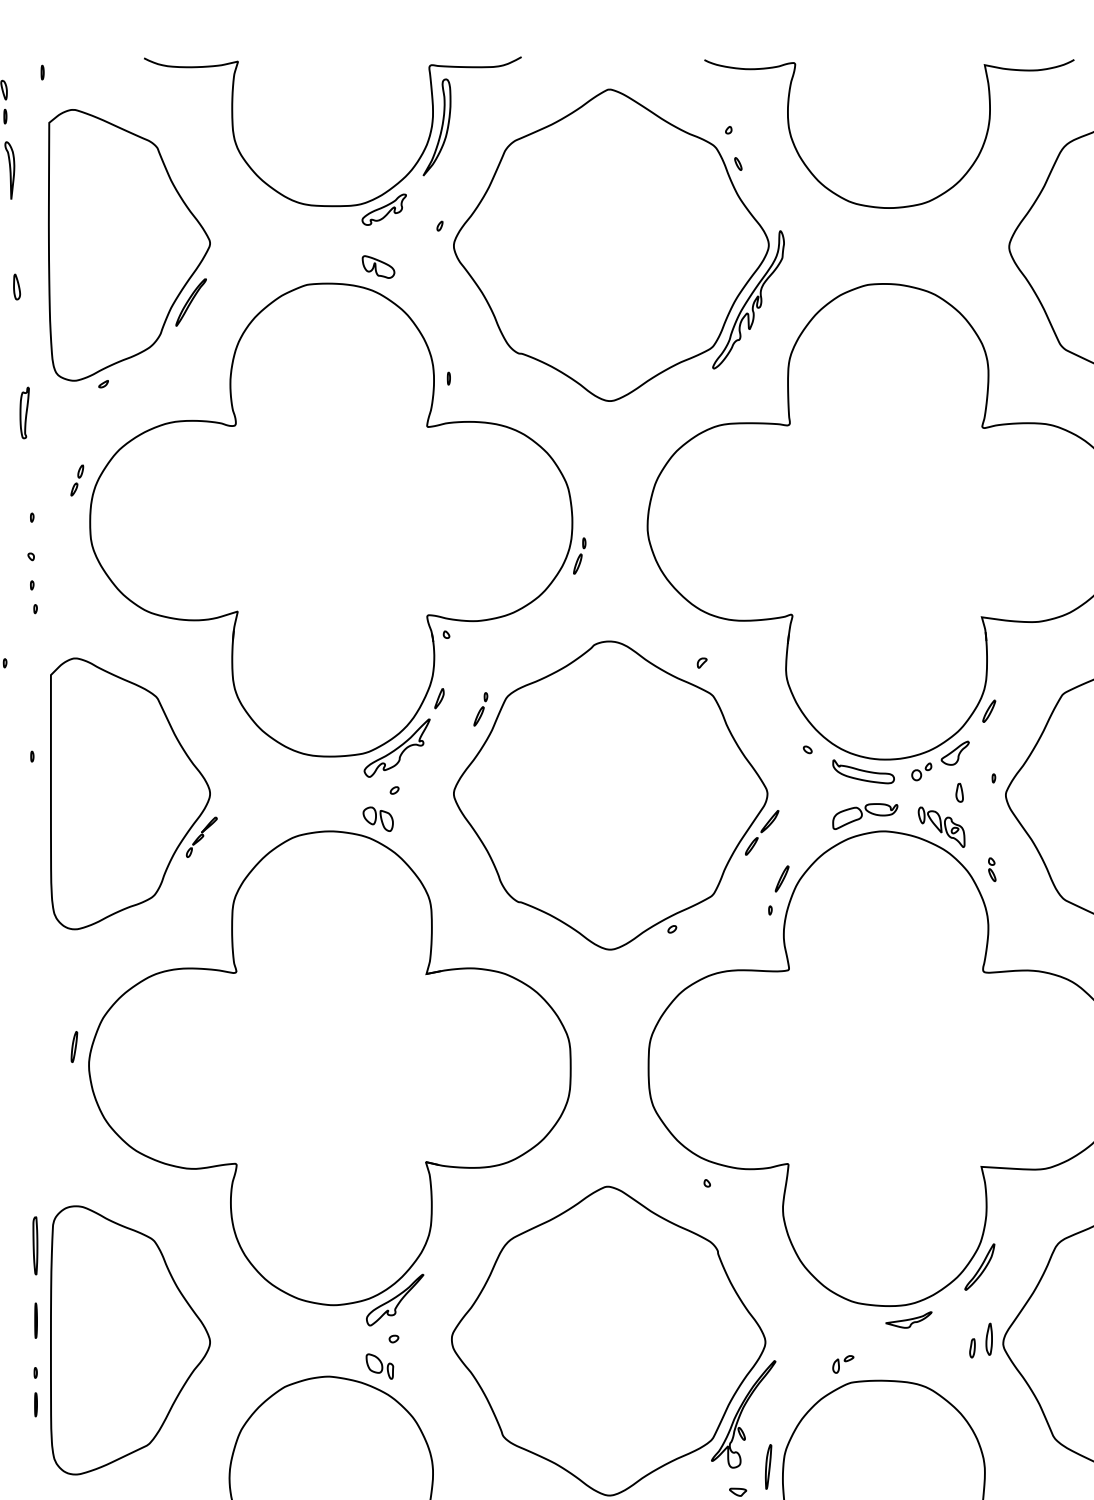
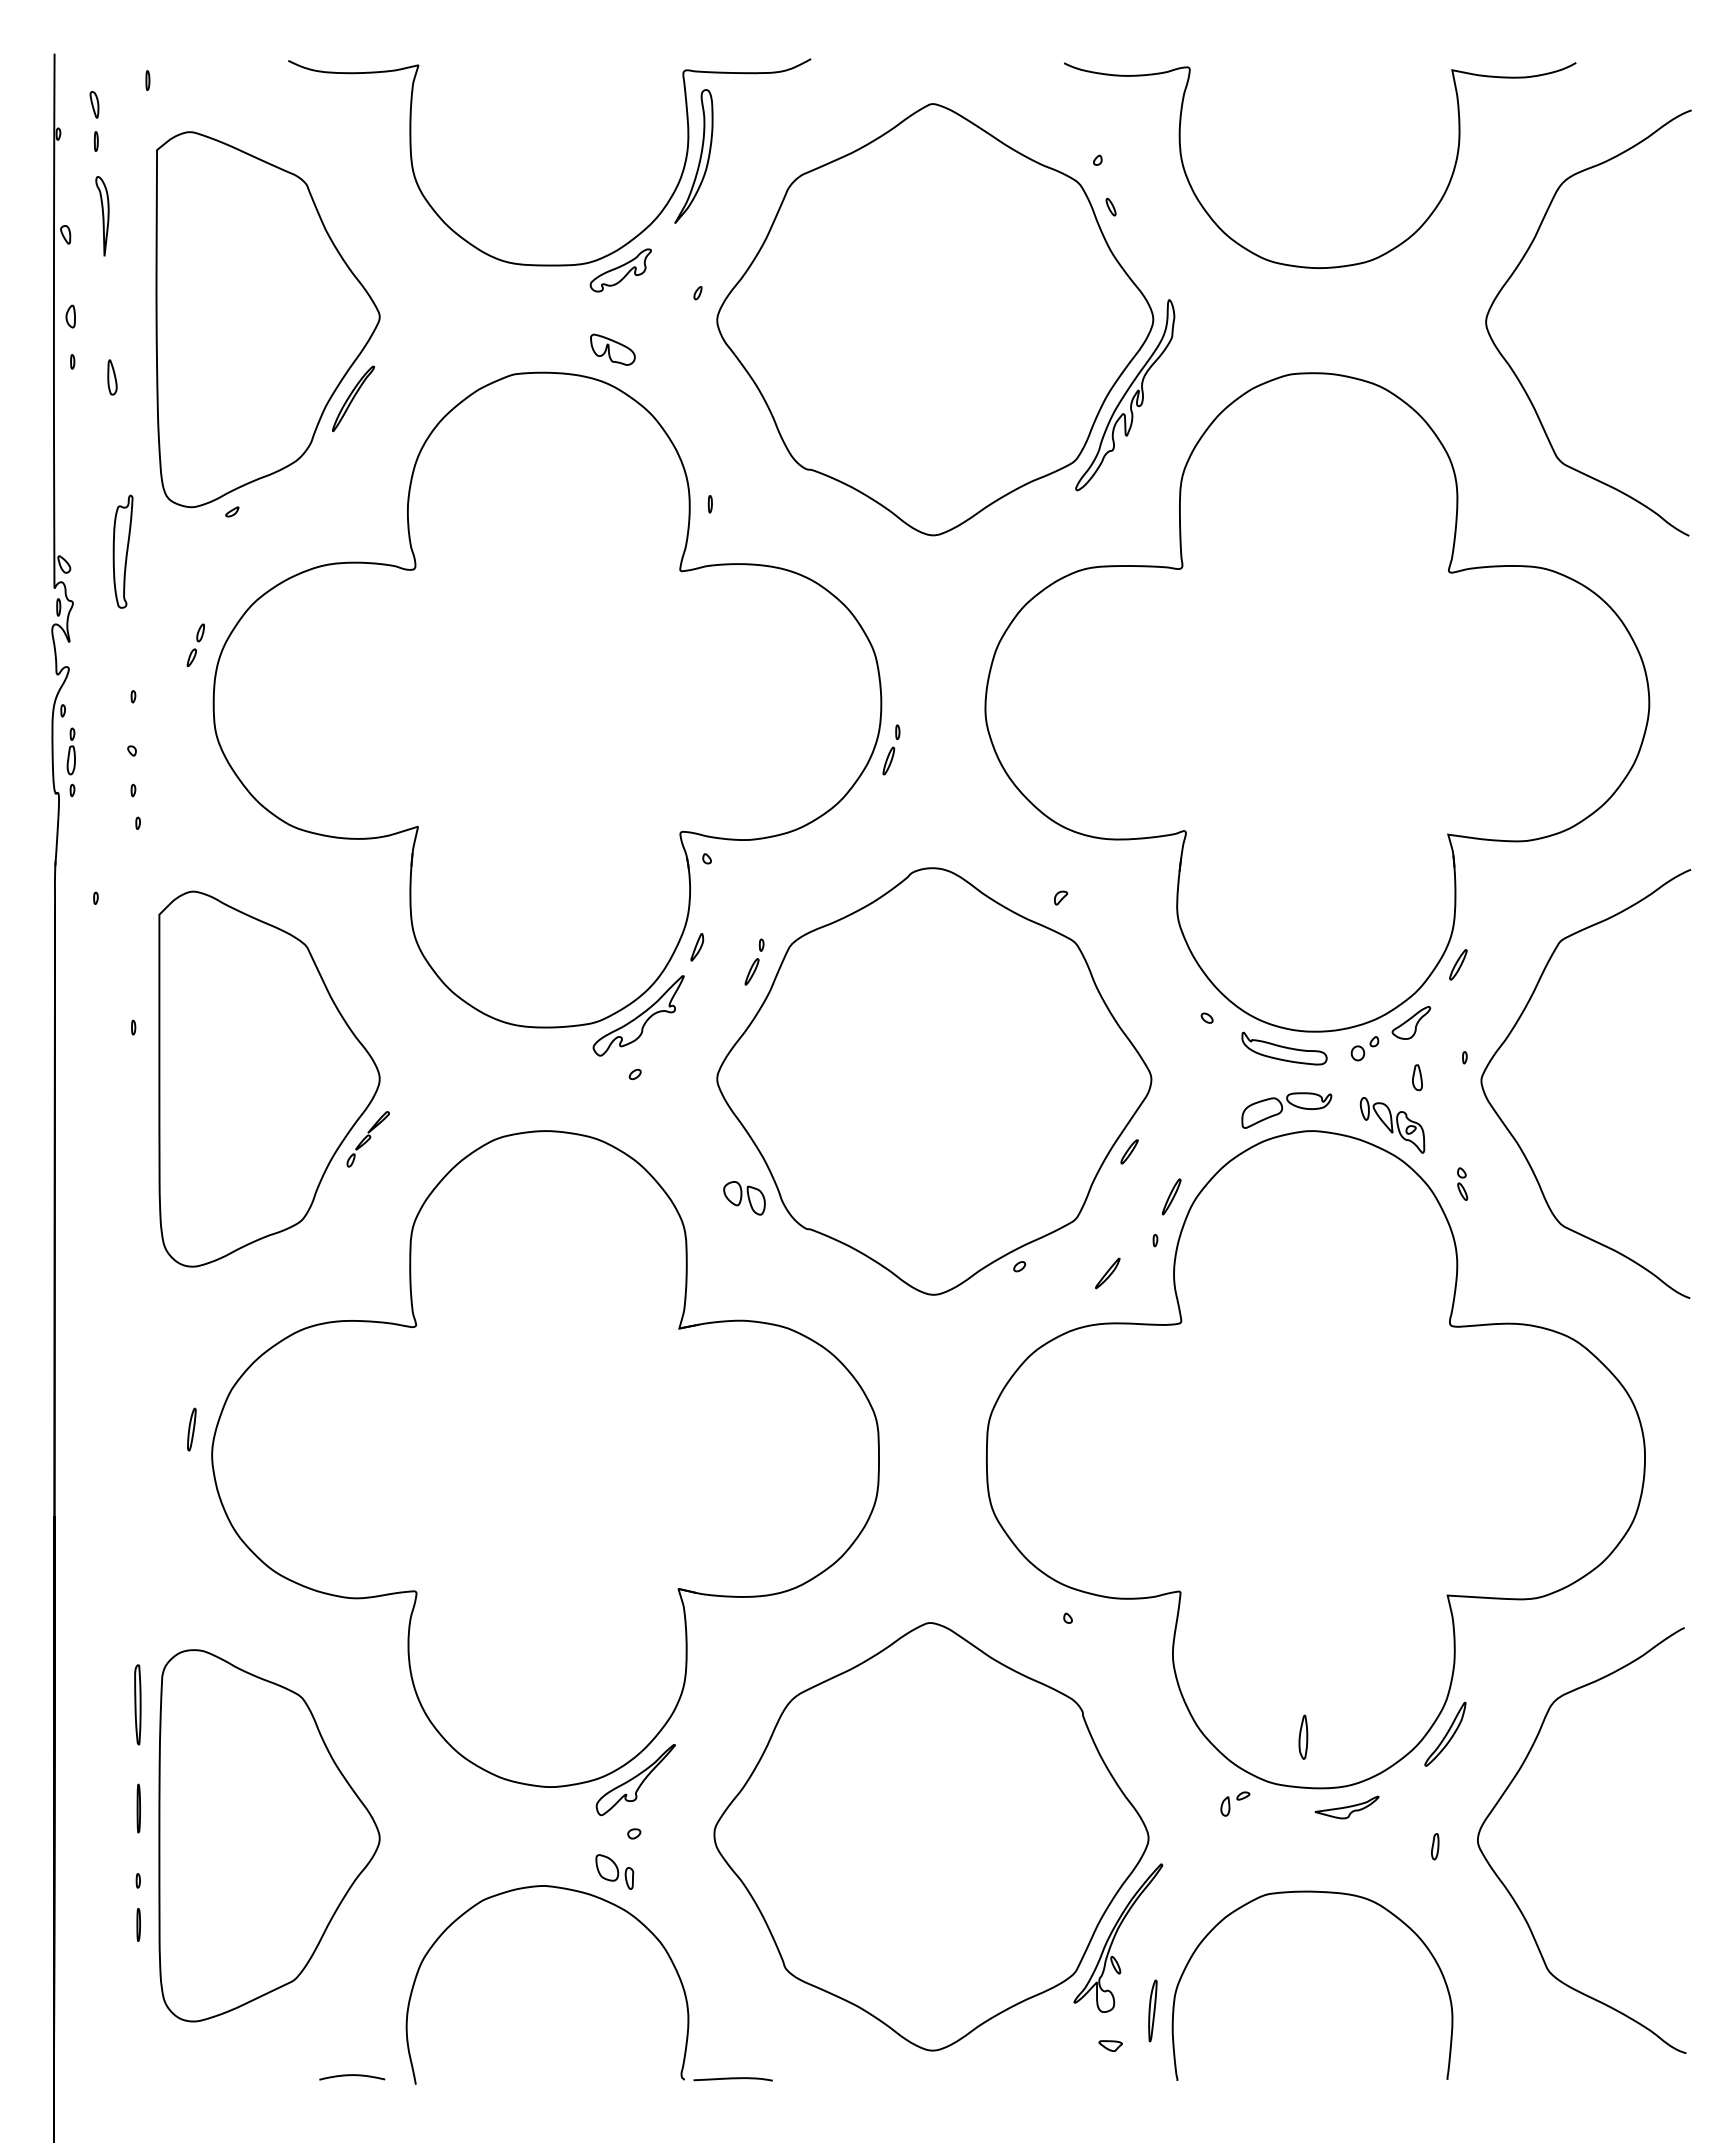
part: (24, 412) -> (122, 551), size x1.6
part: (378, 819) -> (744, 1198), moved
part: (769, 821) -> (1107, 1273), moved
part: (989, 1338) -> (1303, 1736), moved
part: (843, 1364) -> (1235, 1803), moved

